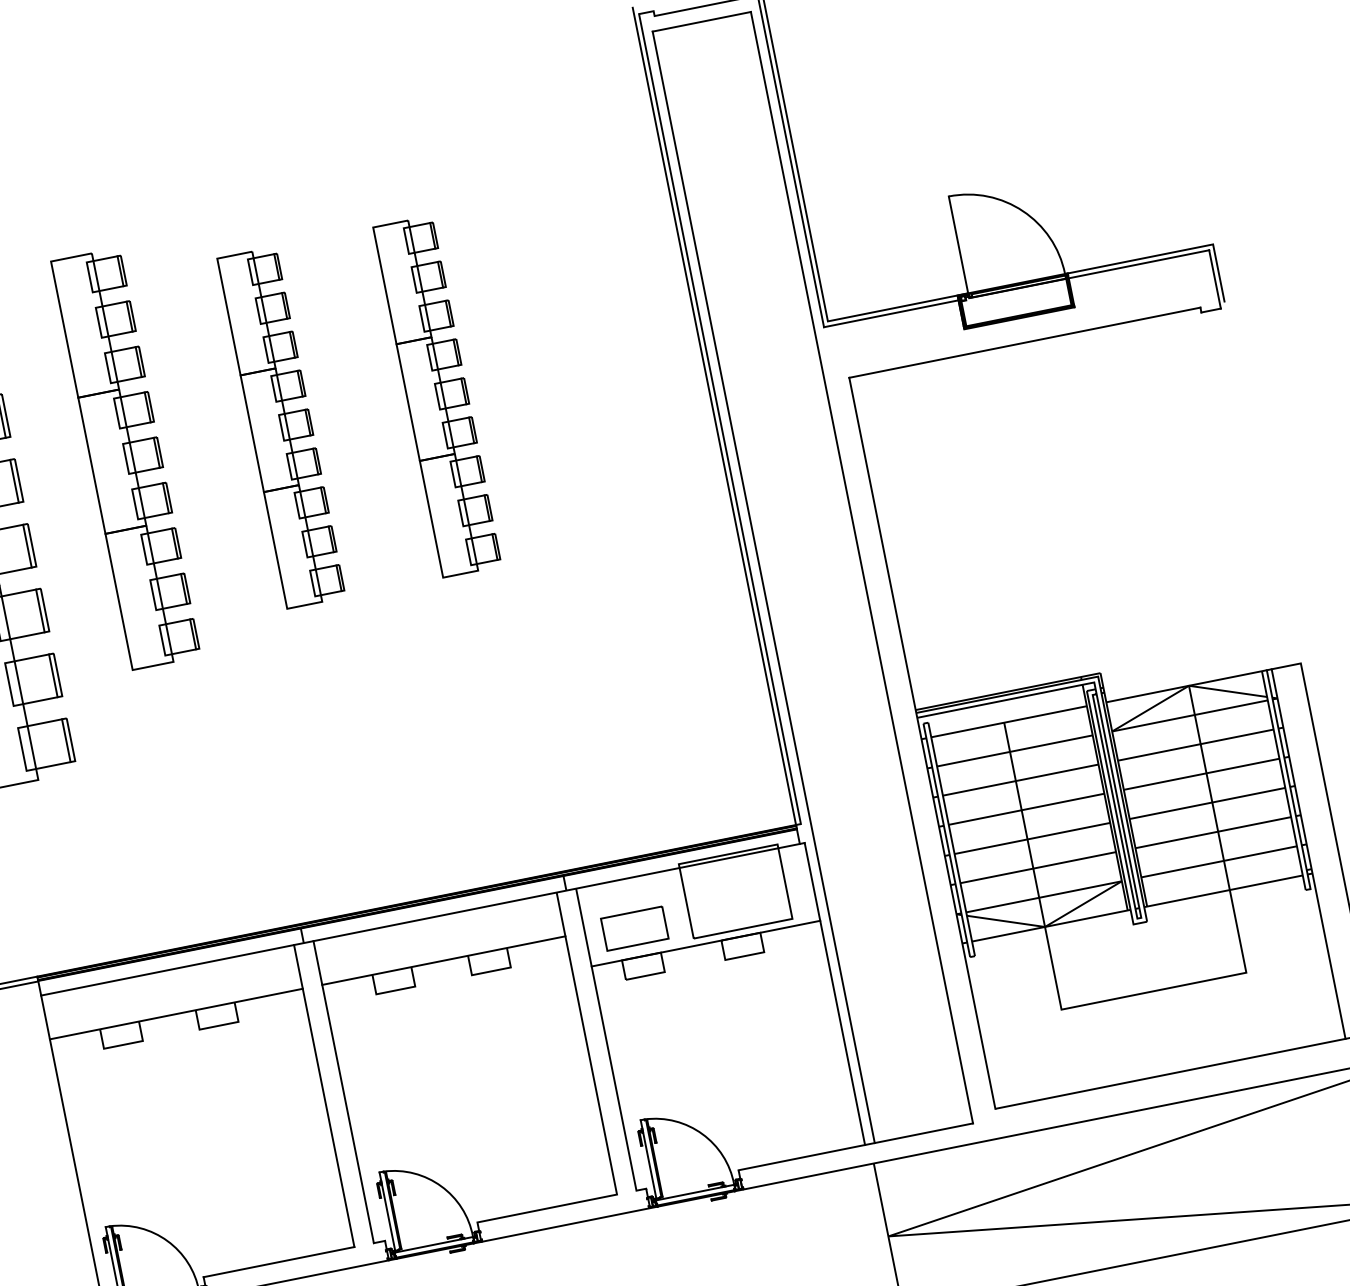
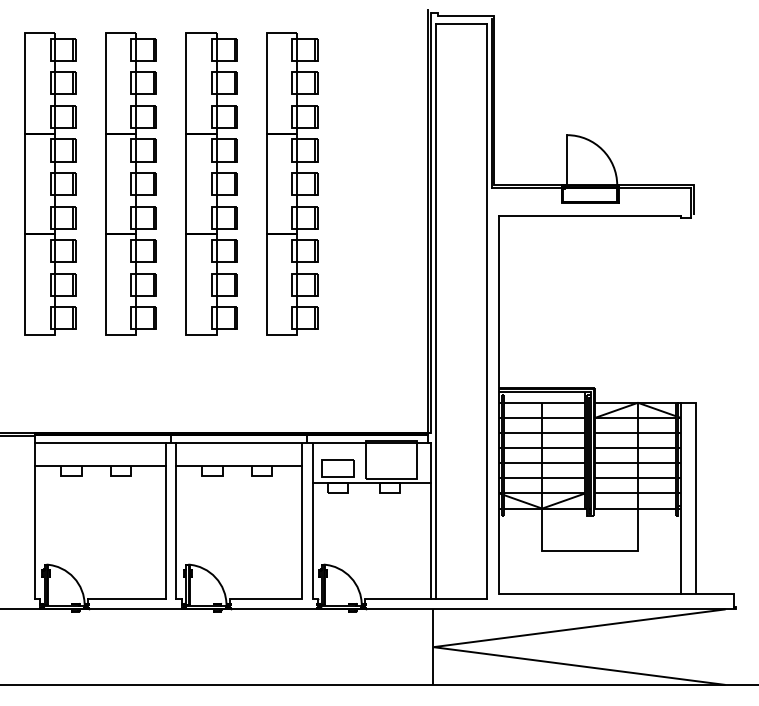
part: (437, 395) -> (292, 183), size x1.67
part: (281, 426) -> (211, 183), size x1.67
part: (124, 458) -> (130, 183), size x1.43

